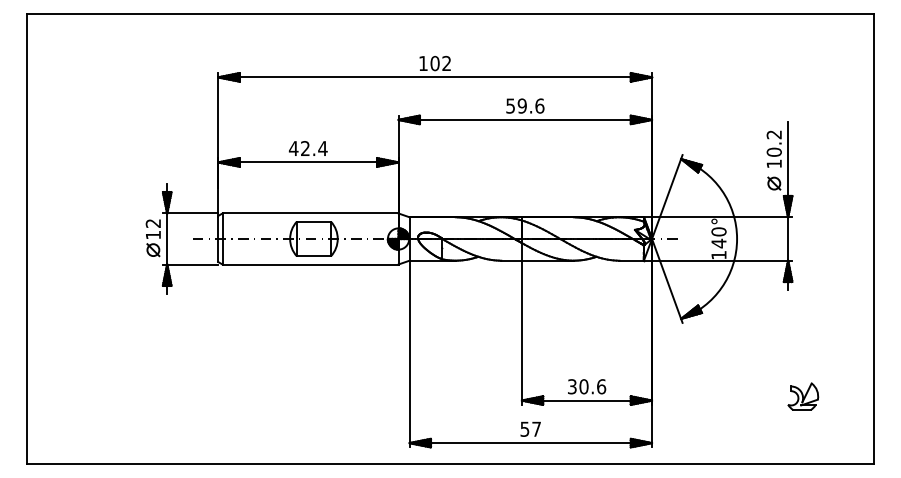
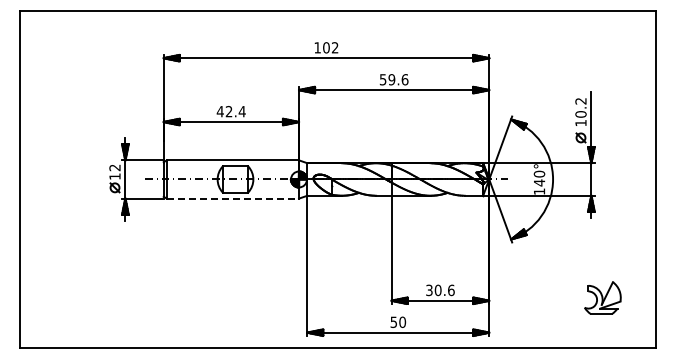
line: (311, 264) -> (233, 198), solid -> dashed
part: (802, 396) -> (602, 297), size x1.6
text: (536, 428) -> (402, 321), 57 -> 50

